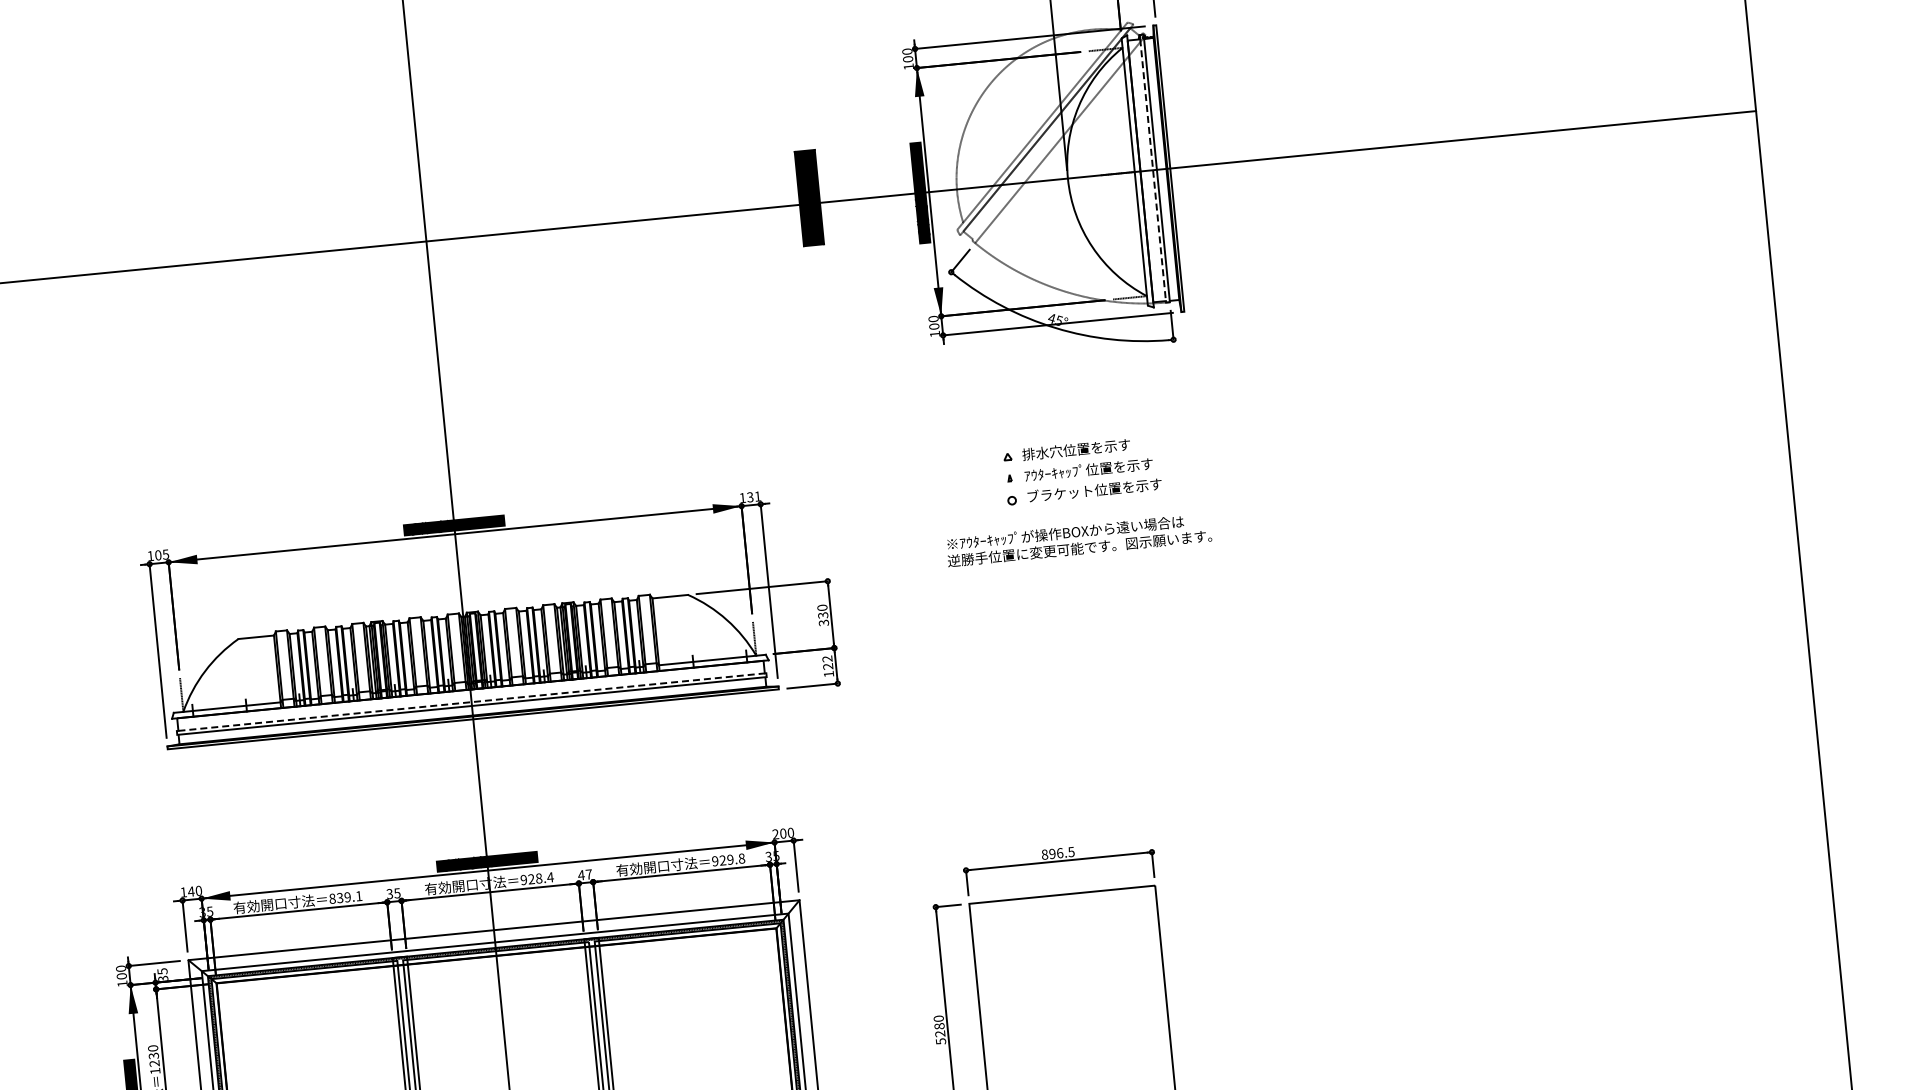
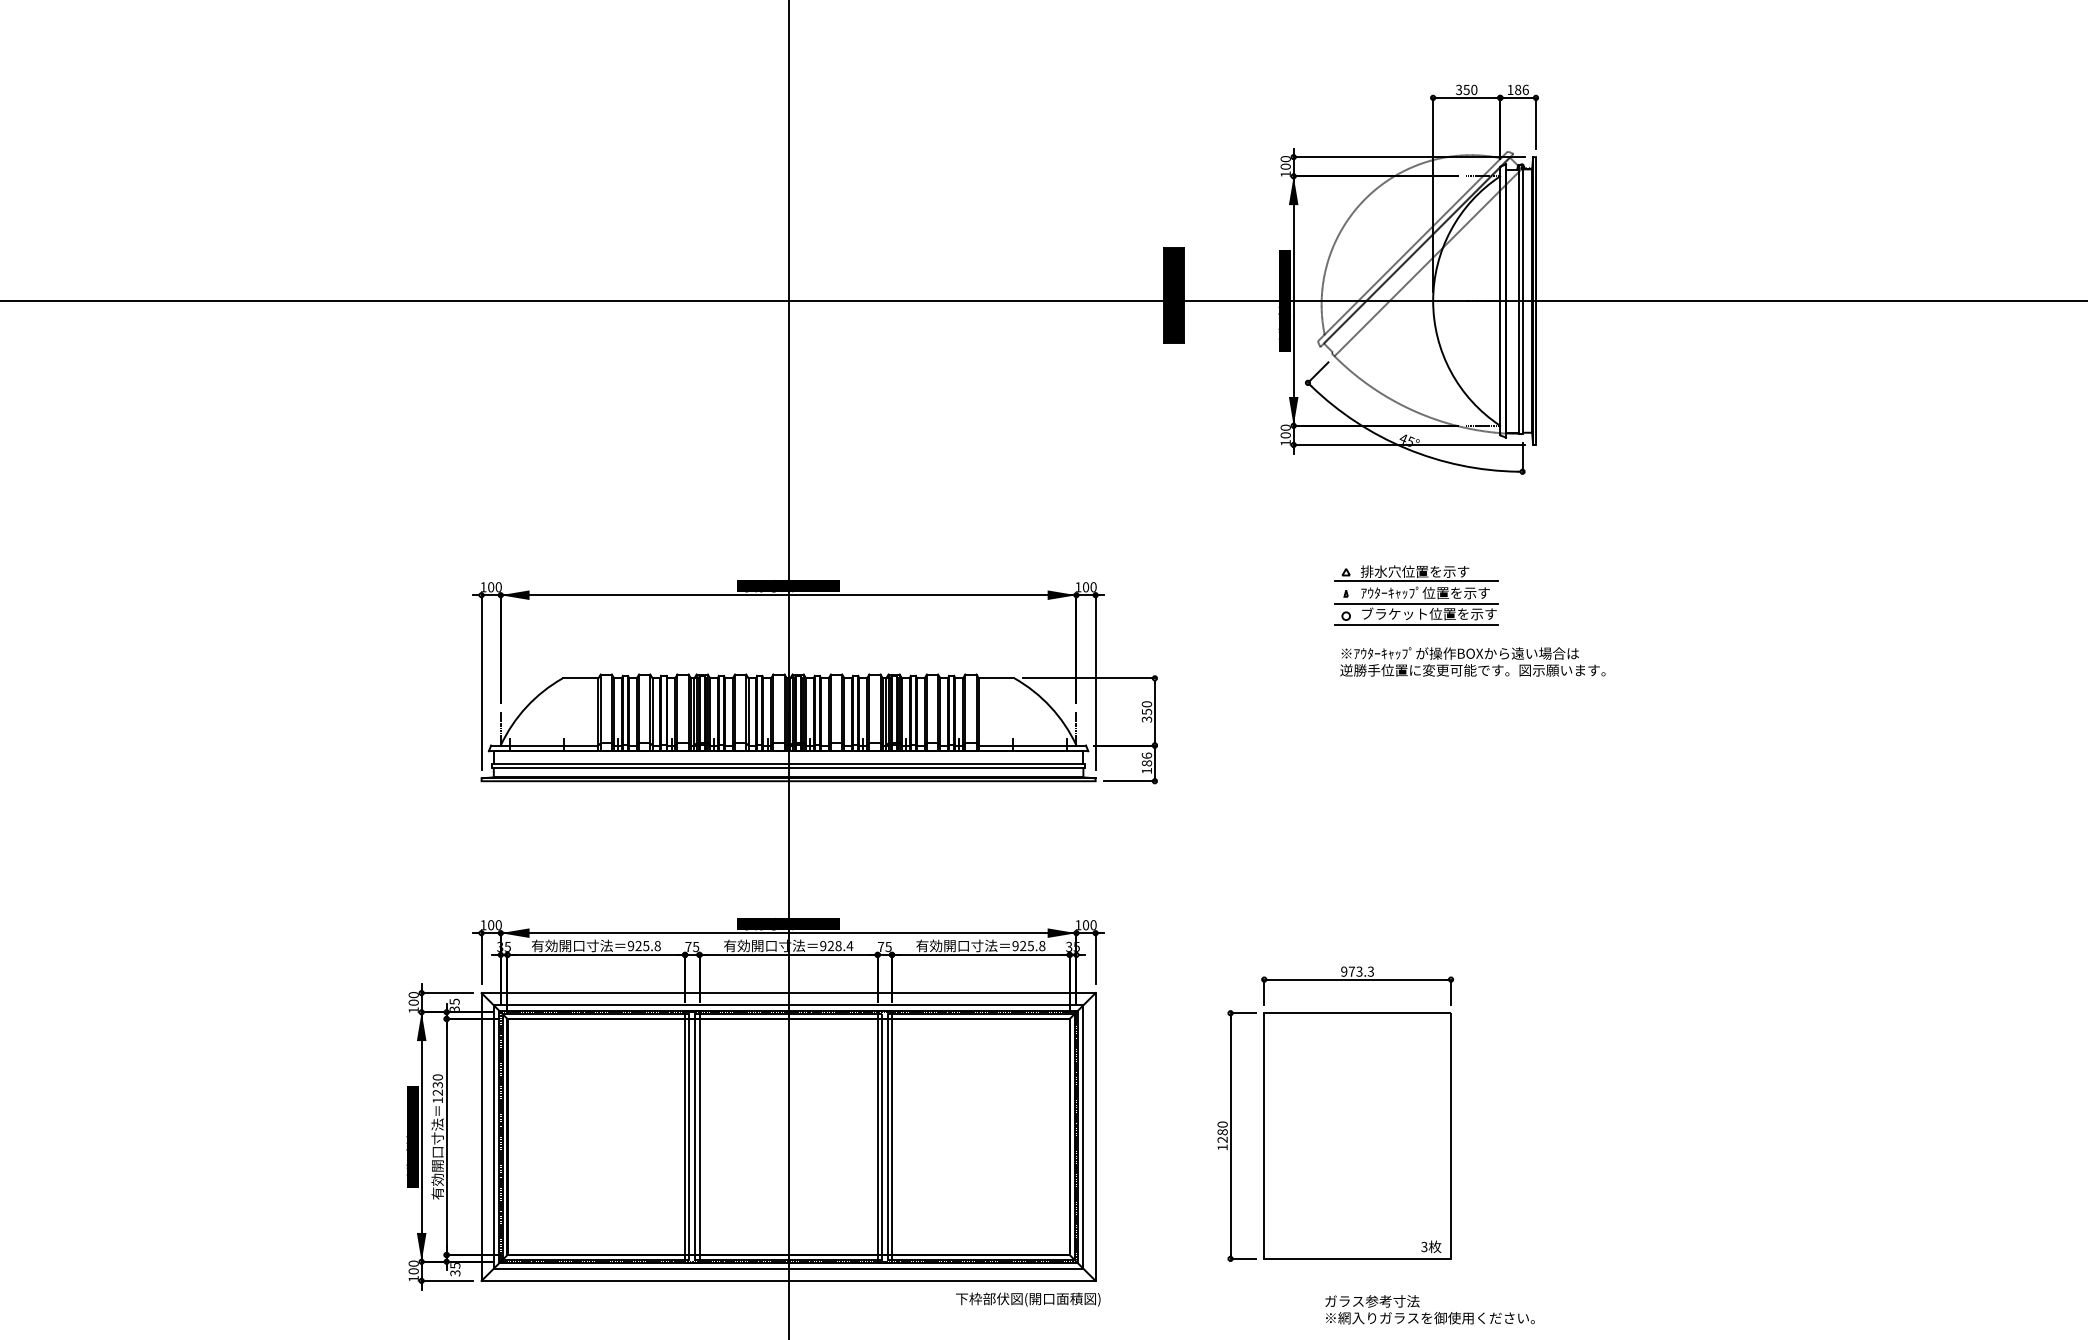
line: (1152, 170) -> (1518, 301), dashed -> solid
line: (1077, 459) -> (1415, 581), added
line: (1079, 481) -> (1415, 603), added
text: (753, 497) -> (1089, 587), 131 -> 100
line: (1081, 502) -> (1415, 624), added
text: (1078, 539) -> (1472, 661), moved
text: (165, 554) -> (498, 587), 105 -> 100
text: (821, 615) -> (1145, 711), 330 -> 350
text: (827, 662) -> (1146, 759), 122 -> 186
line: (471, 701) -> (788, 763), dashed -> solid
text: (775, 833) -> (1078, 924), 200 -> 100
text: (1058, 853) -> (1357, 971), 896.5 -> 973.3
text: (730, 859) -> (1030, 945), 929.8 -> 925.8
text: (584, 875) -> (884, 947), 47 -> 75
text: (190, 892) -> (490, 925), 140 -> 100
text: (389, 893) -> (688, 946), 35 -> 75
text: (345, 897) -> (643, 946), 839.1 -> 925.8
text: (940, 1041) -> (1222, 1147), 5280 -> 1280

